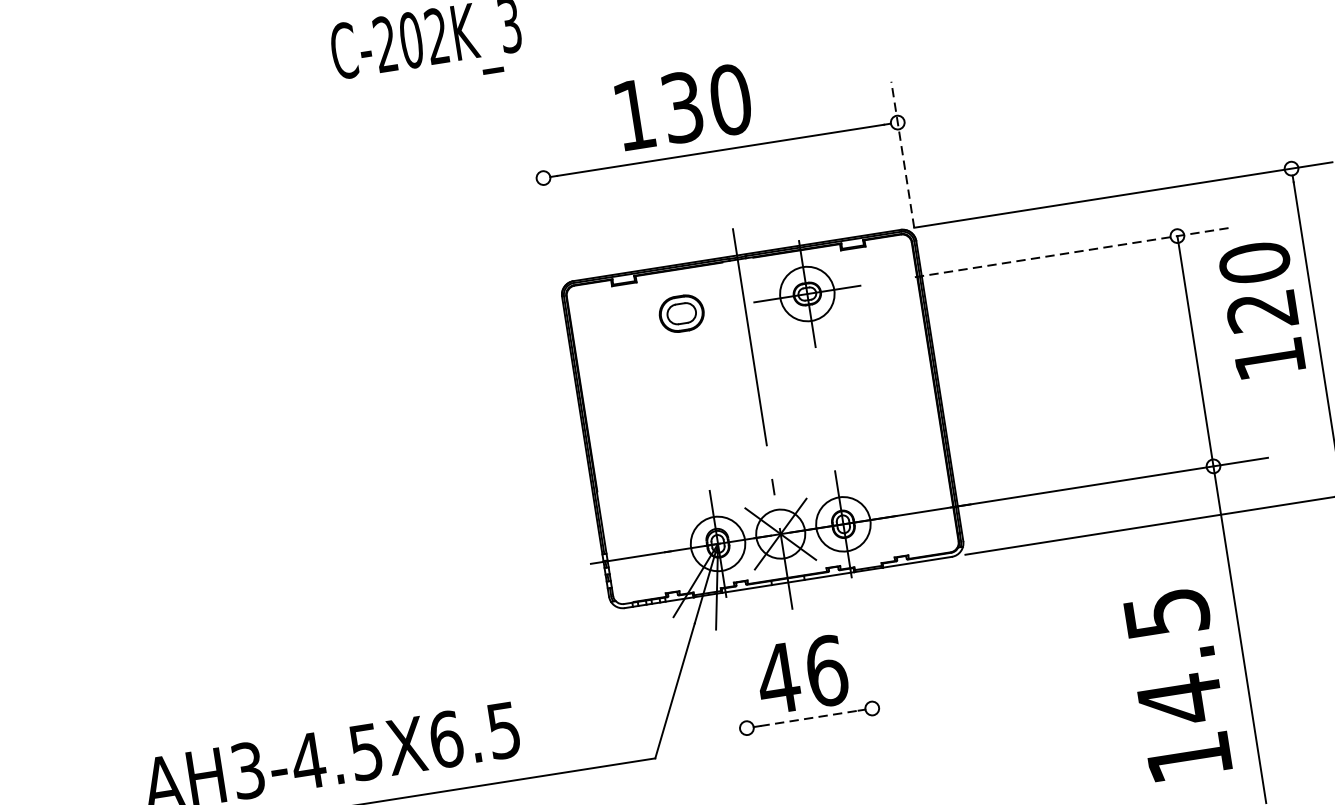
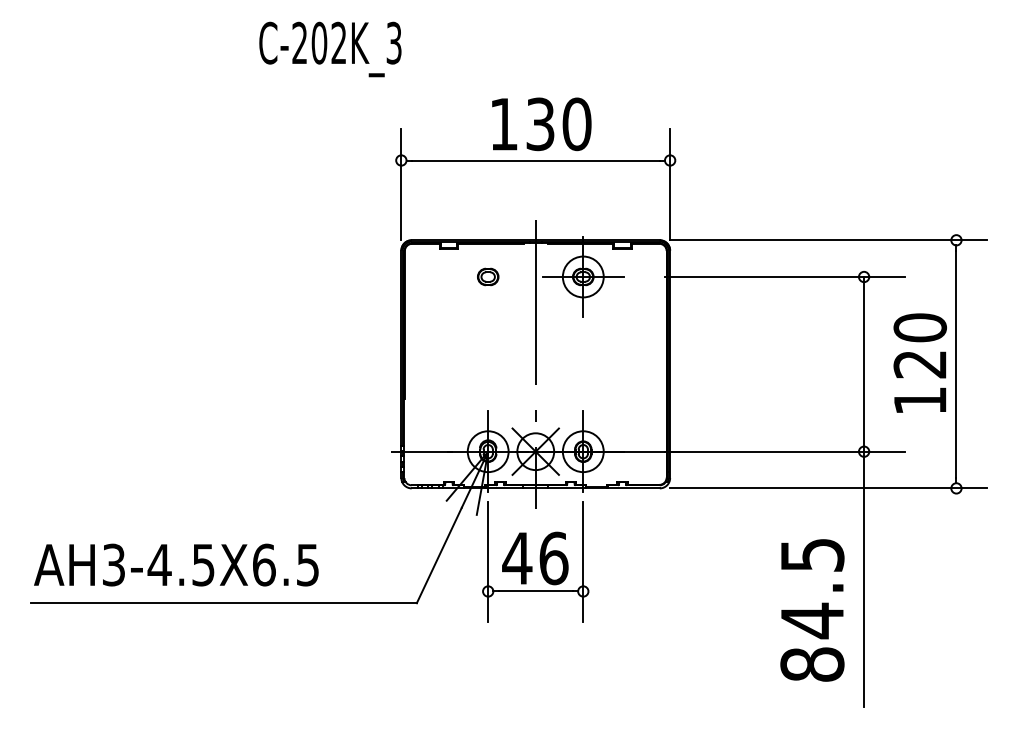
text: (683, 107) -> (541, 124), moved
line: (903, 154) -> (670, 184), dashed -> solid
line: (548, 209) -> (401, 184), added
line: (1073, 252) -> (785, 277), dashed -> solid
text: (1260, 308) -> (919, 362), moved
part: (682, 312) -> (488, 276), size x0.62
line: (866, 670) -> (583, 562), added
line: (741, 689) -> (488, 562), added
line: (810, 718) -> (536, 591), dashed -> solid
text: (1189, 757) -> (812, 664), 14.5 -> 84.5

